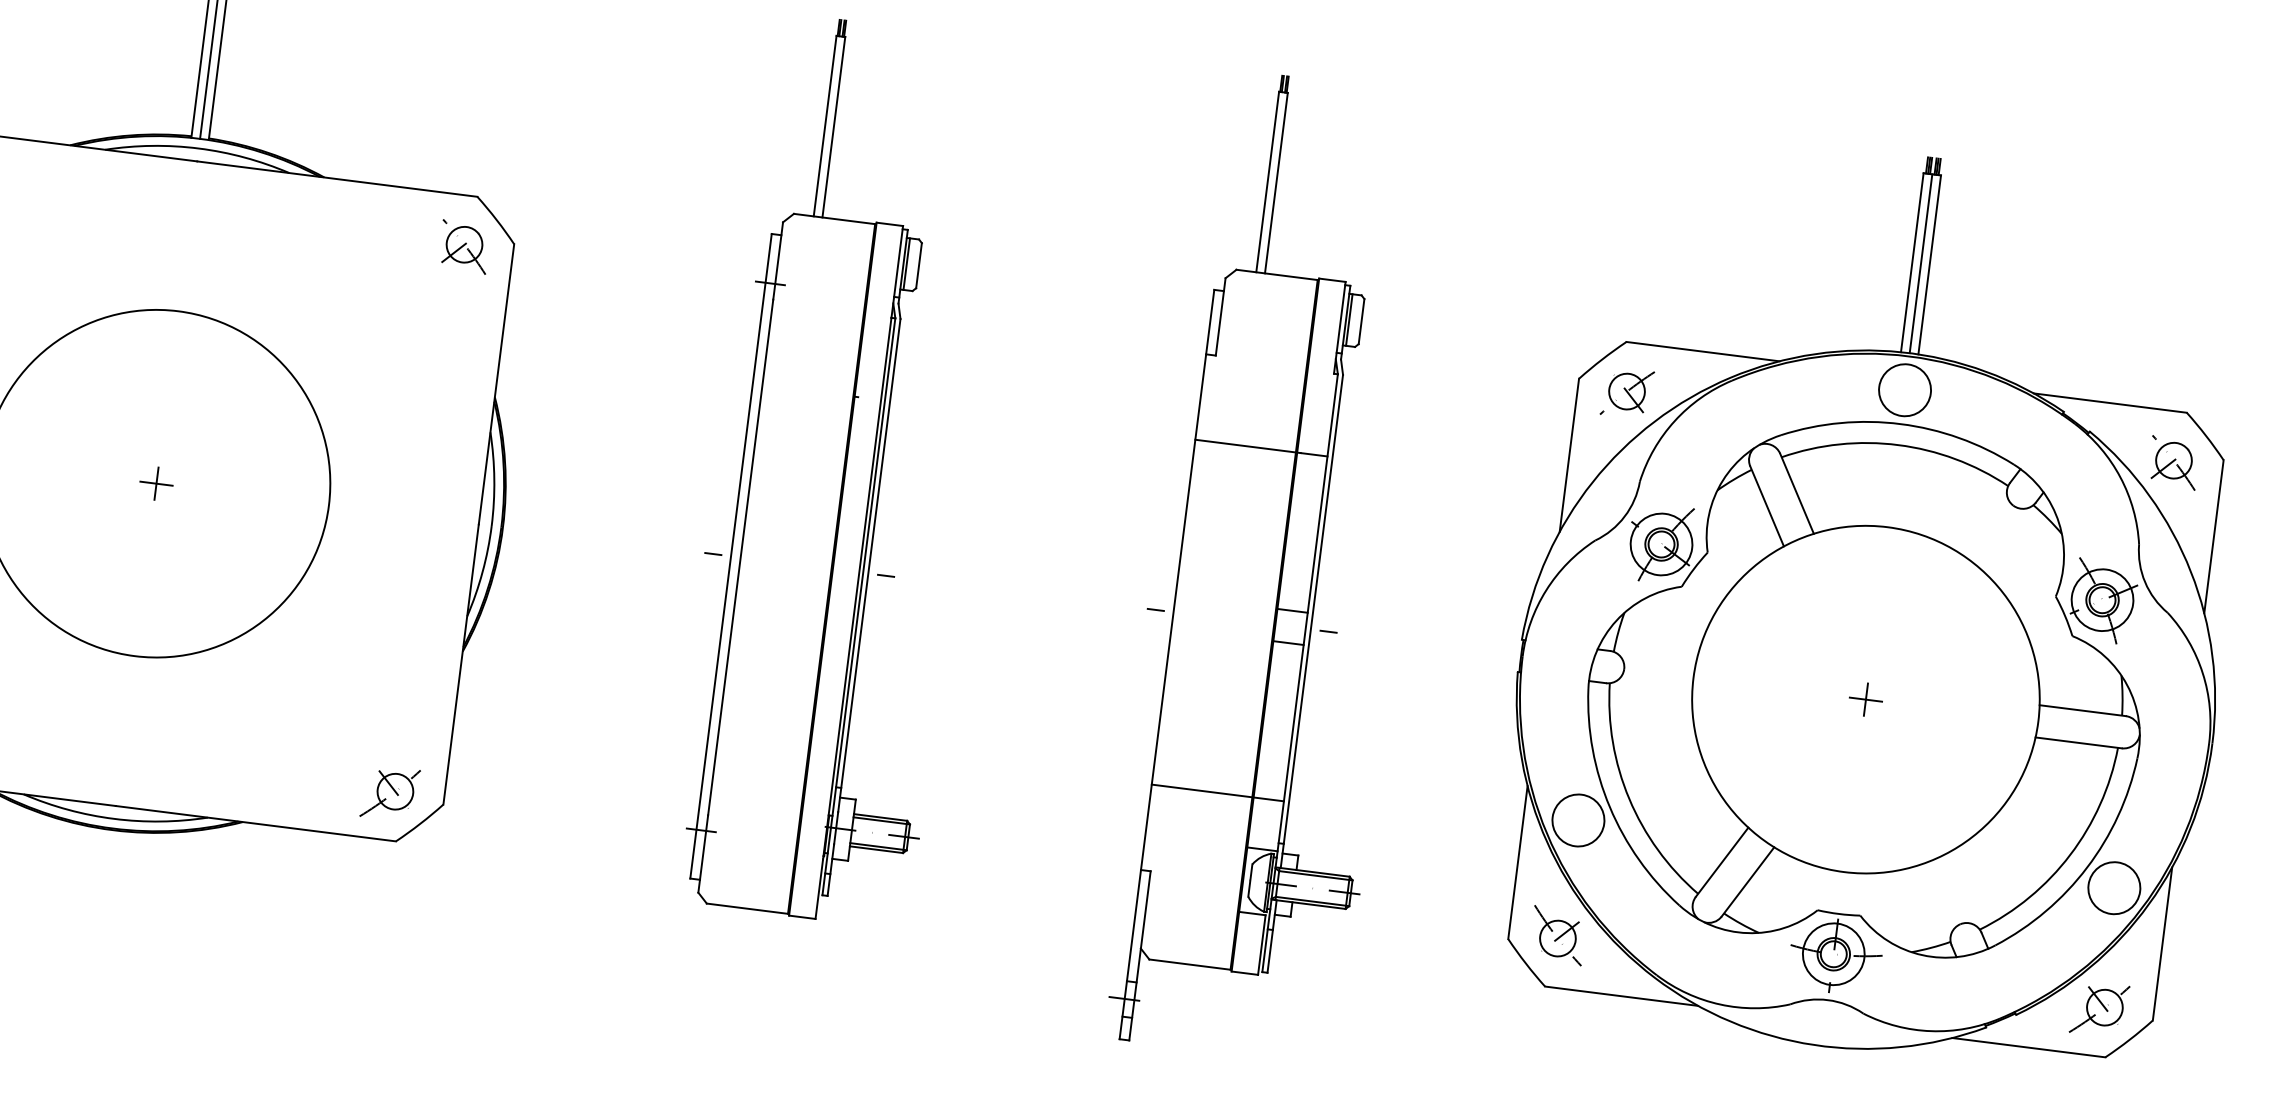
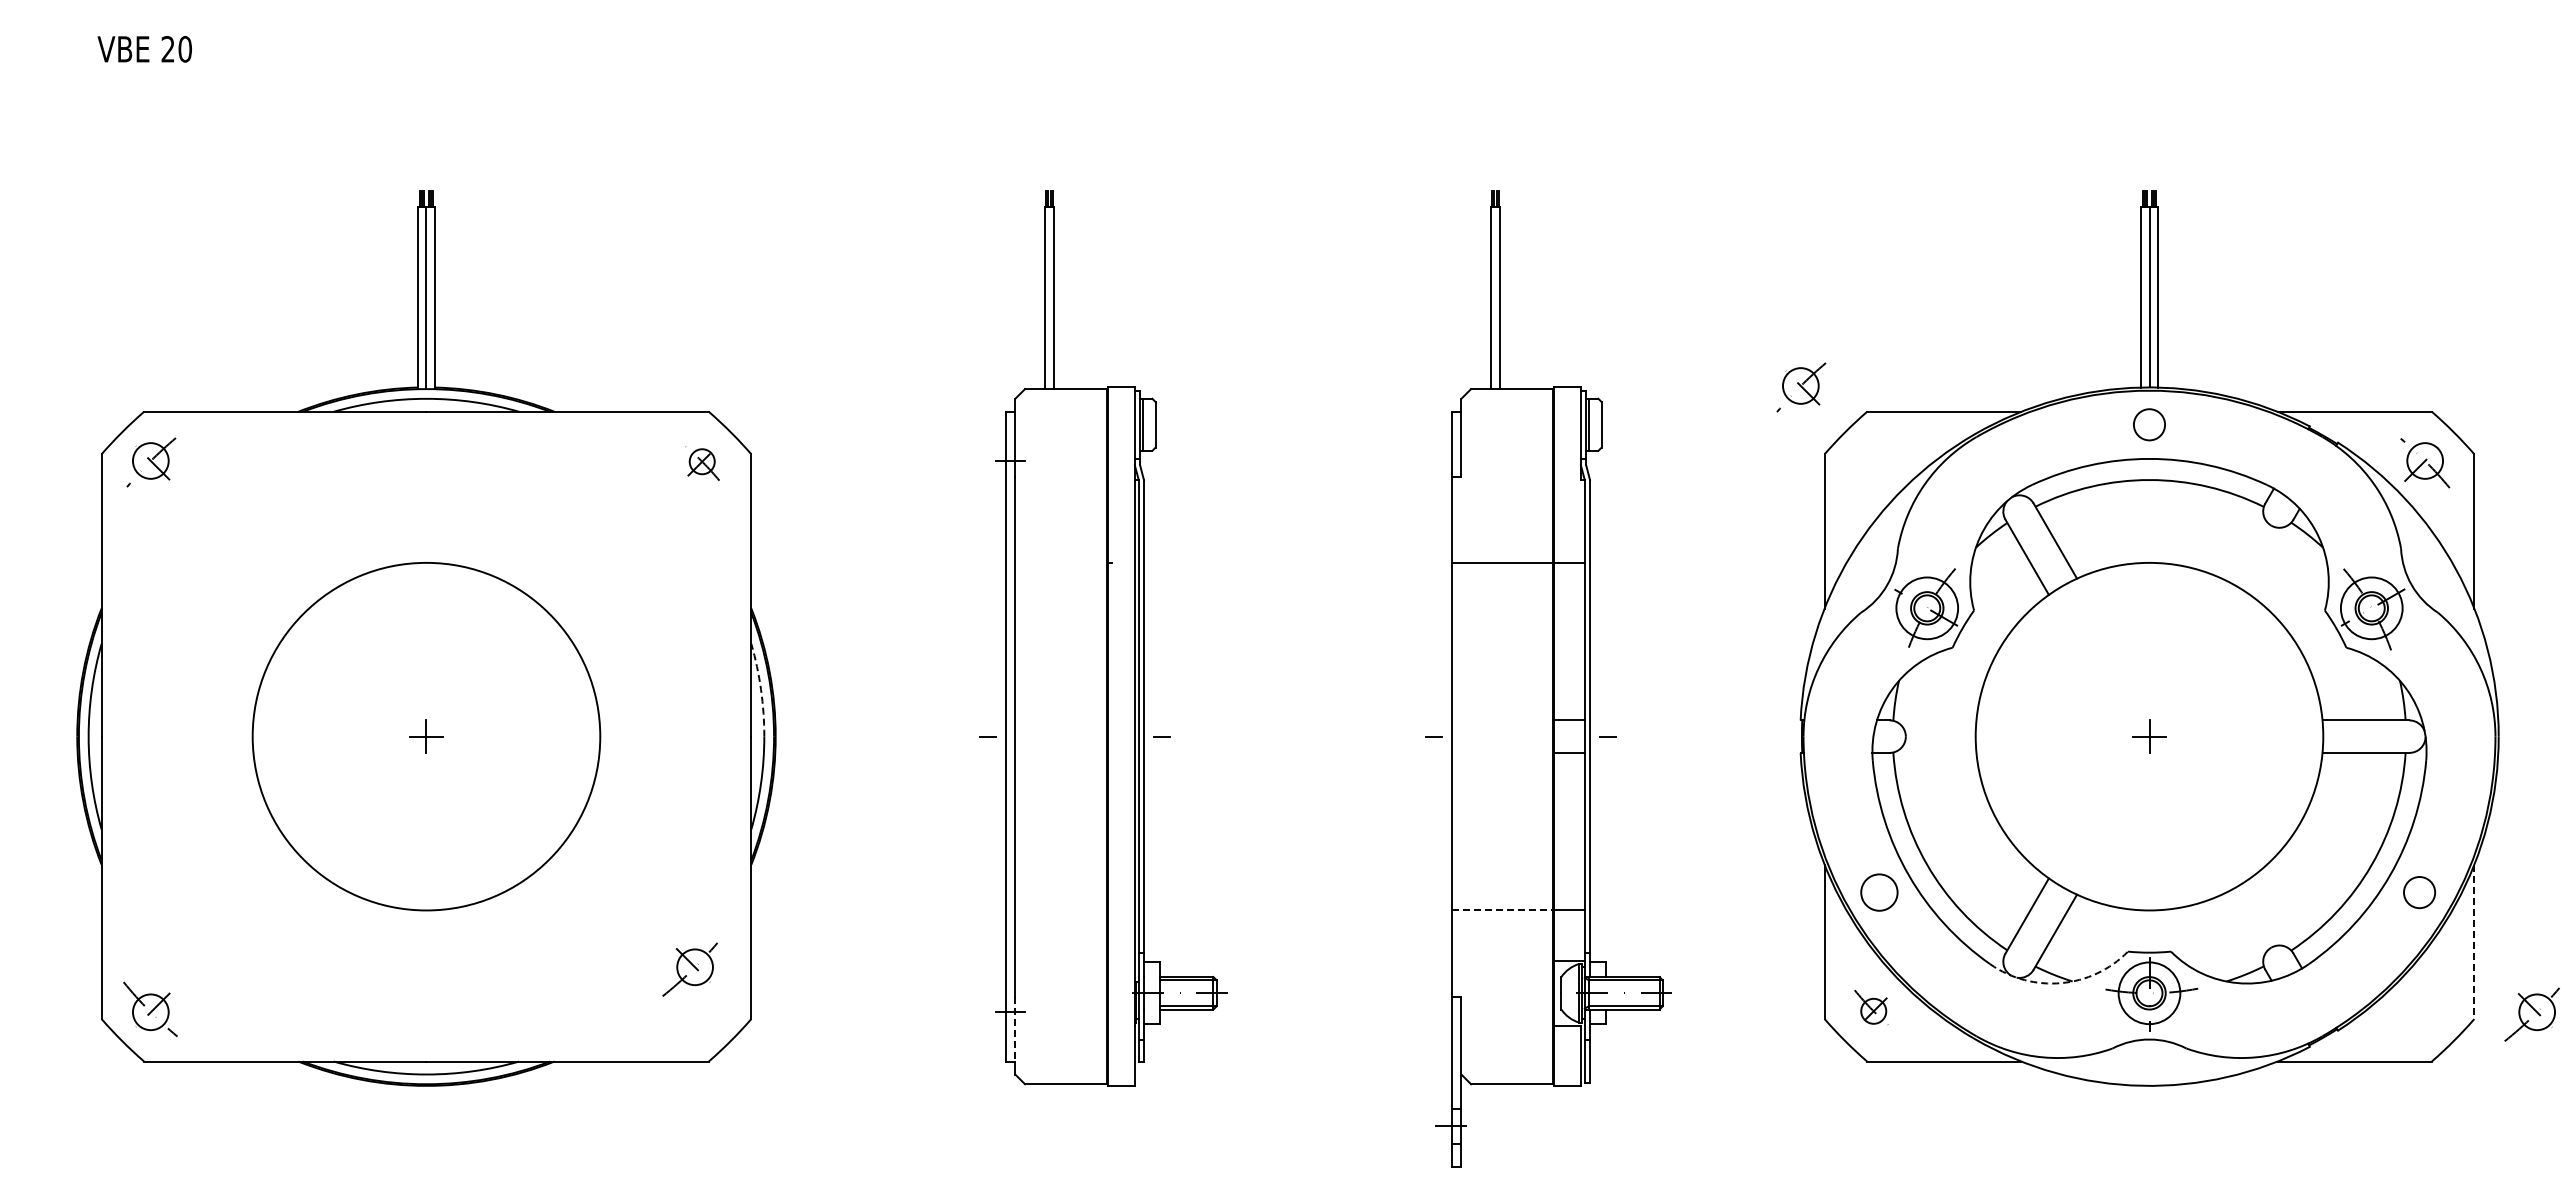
part: (464, 247) -> (702, 463), size x0.7
circle: (1905, 389) -> (2149, 424), size x0.6
part: (1627, 393) -> (1801, 387), moved
arc: (494, 478) -> (761, 689), solid -> dashed
line: (1202, 791) -> (1502, 910), solid -> dashed
part: (389, 793) -> (689, 969), moved
circle: (1578, 820) -> (1879, 892), size x0.7
line: (704, 848) -> (1015, 1029), solid -> dashed
circle: (2114, 888) -> (2419, 892), size x0.6
arc: (1747, 933) -> (2061, 983), solid -> dashed
part: (1558, 934) -> (1873, 1008), size x0.7
line: (2162, 944) -> (2474, 942), solid -> dashed
part: (2099, 1009) -> (2531, 1014), moved

